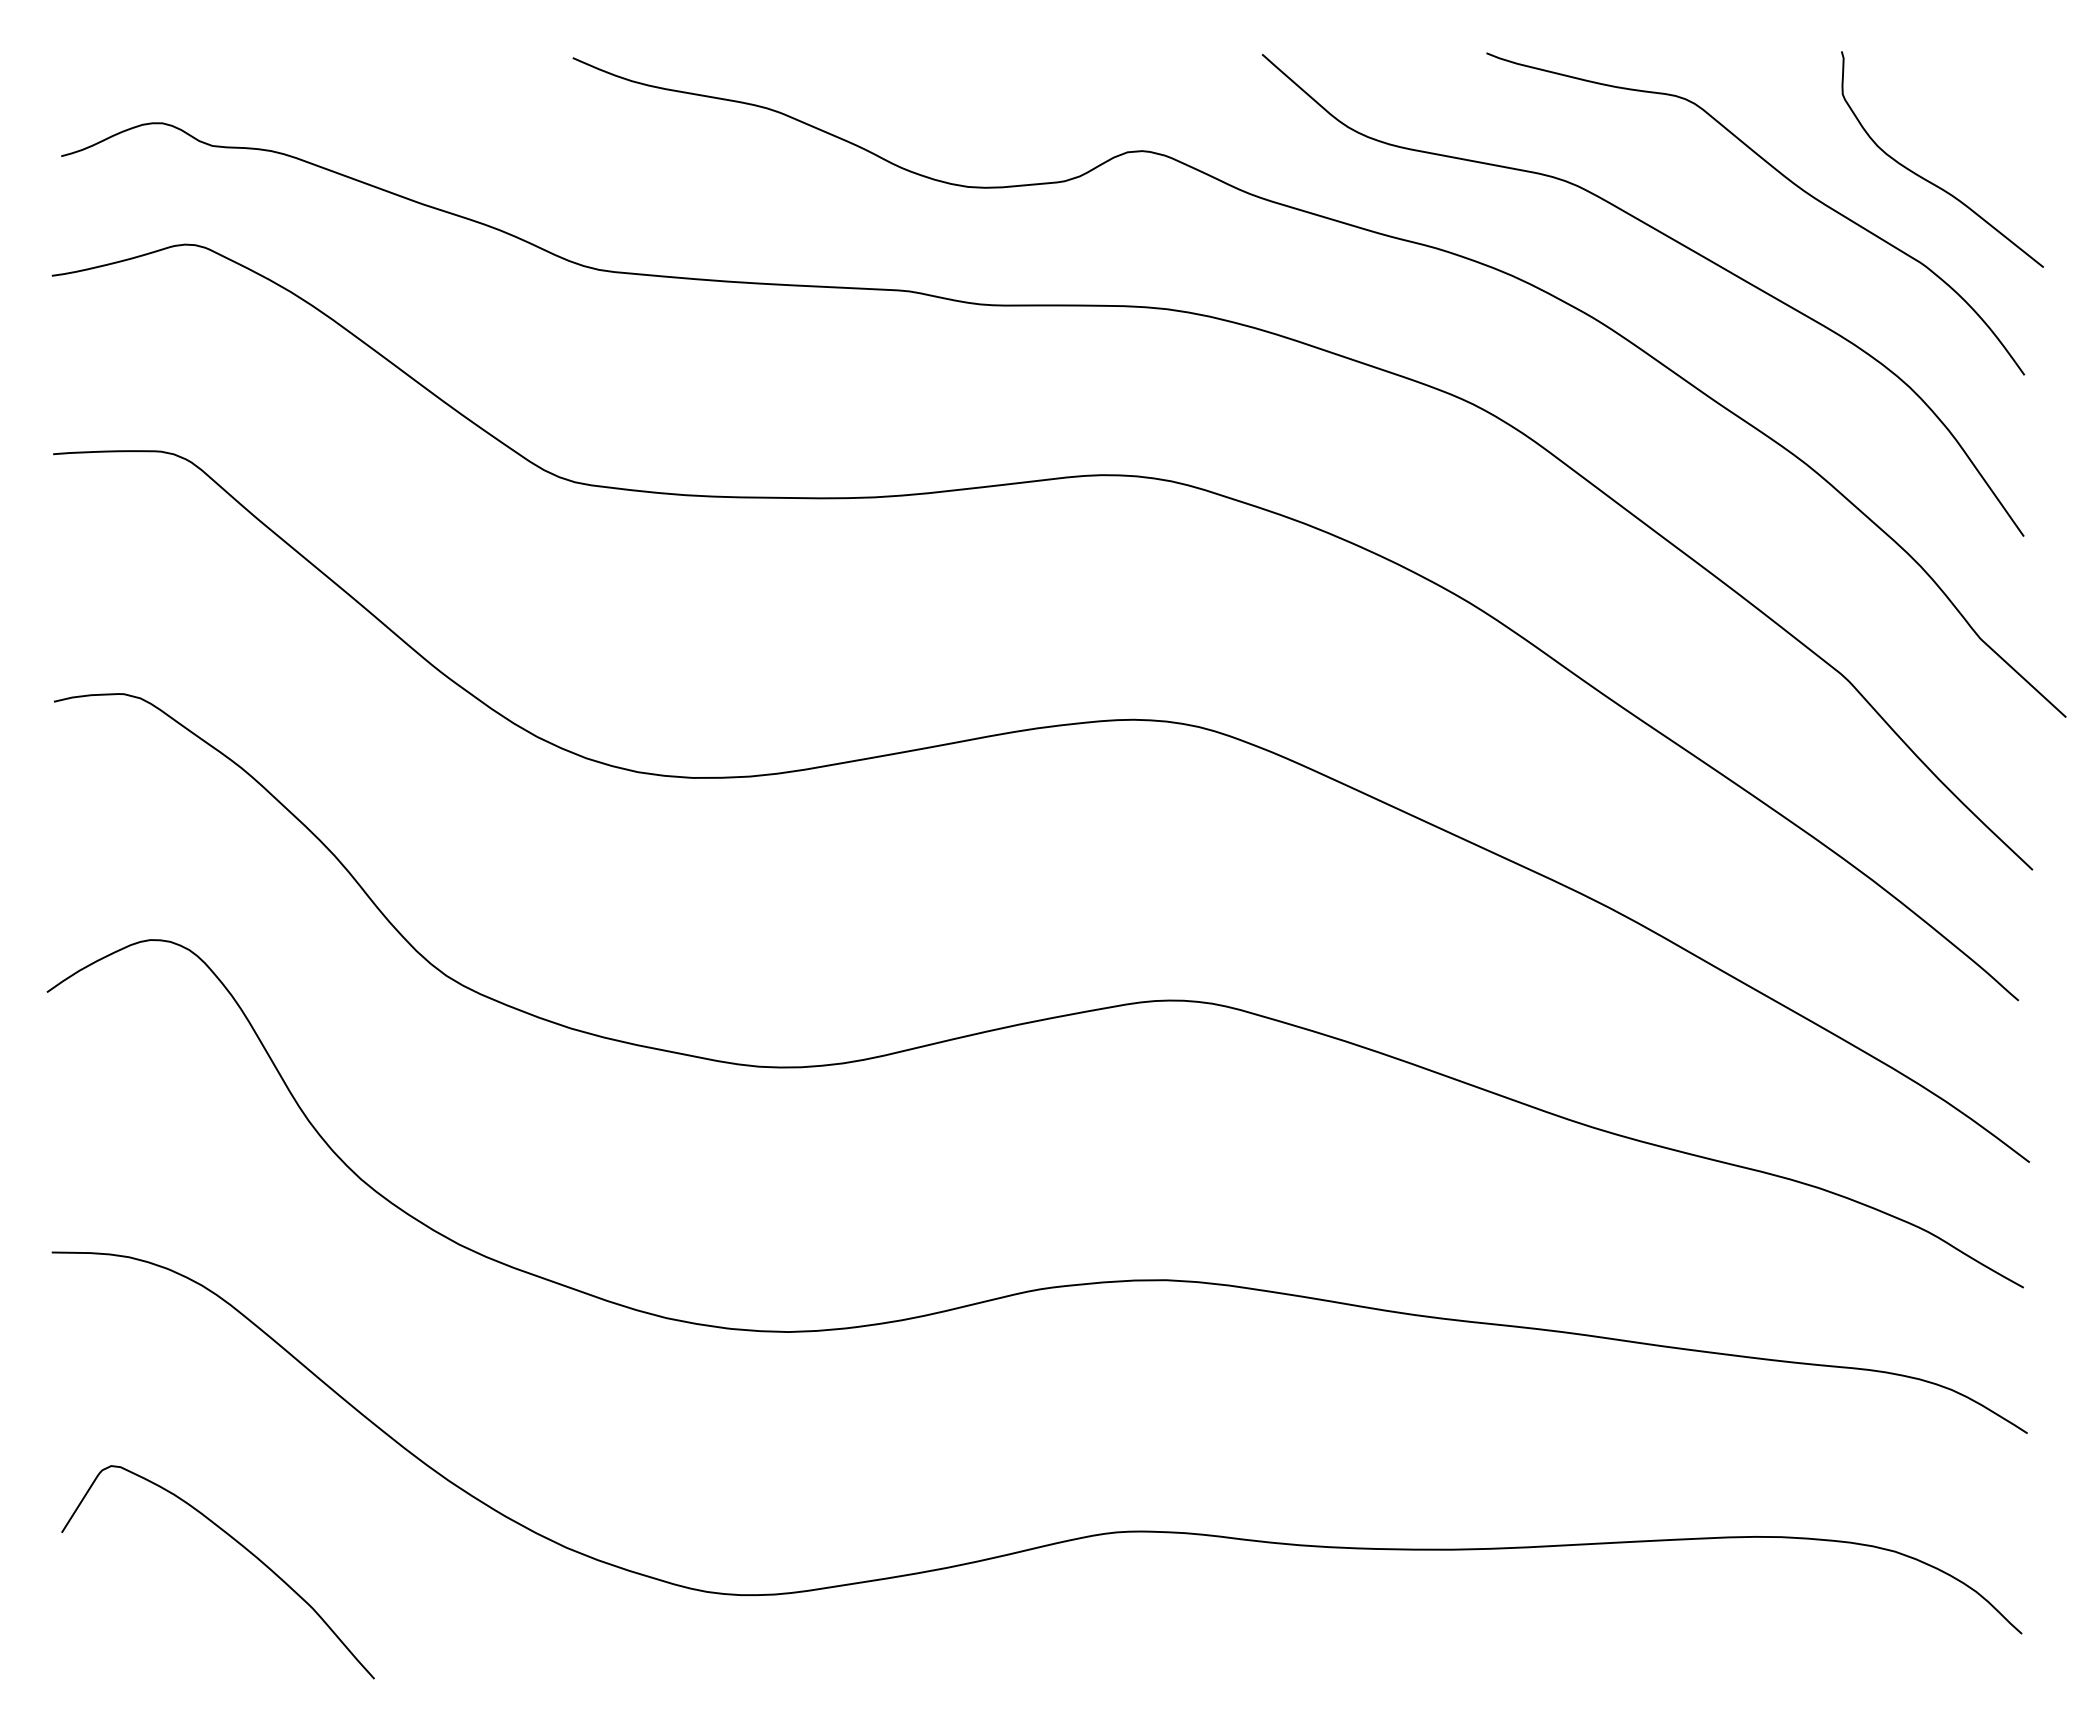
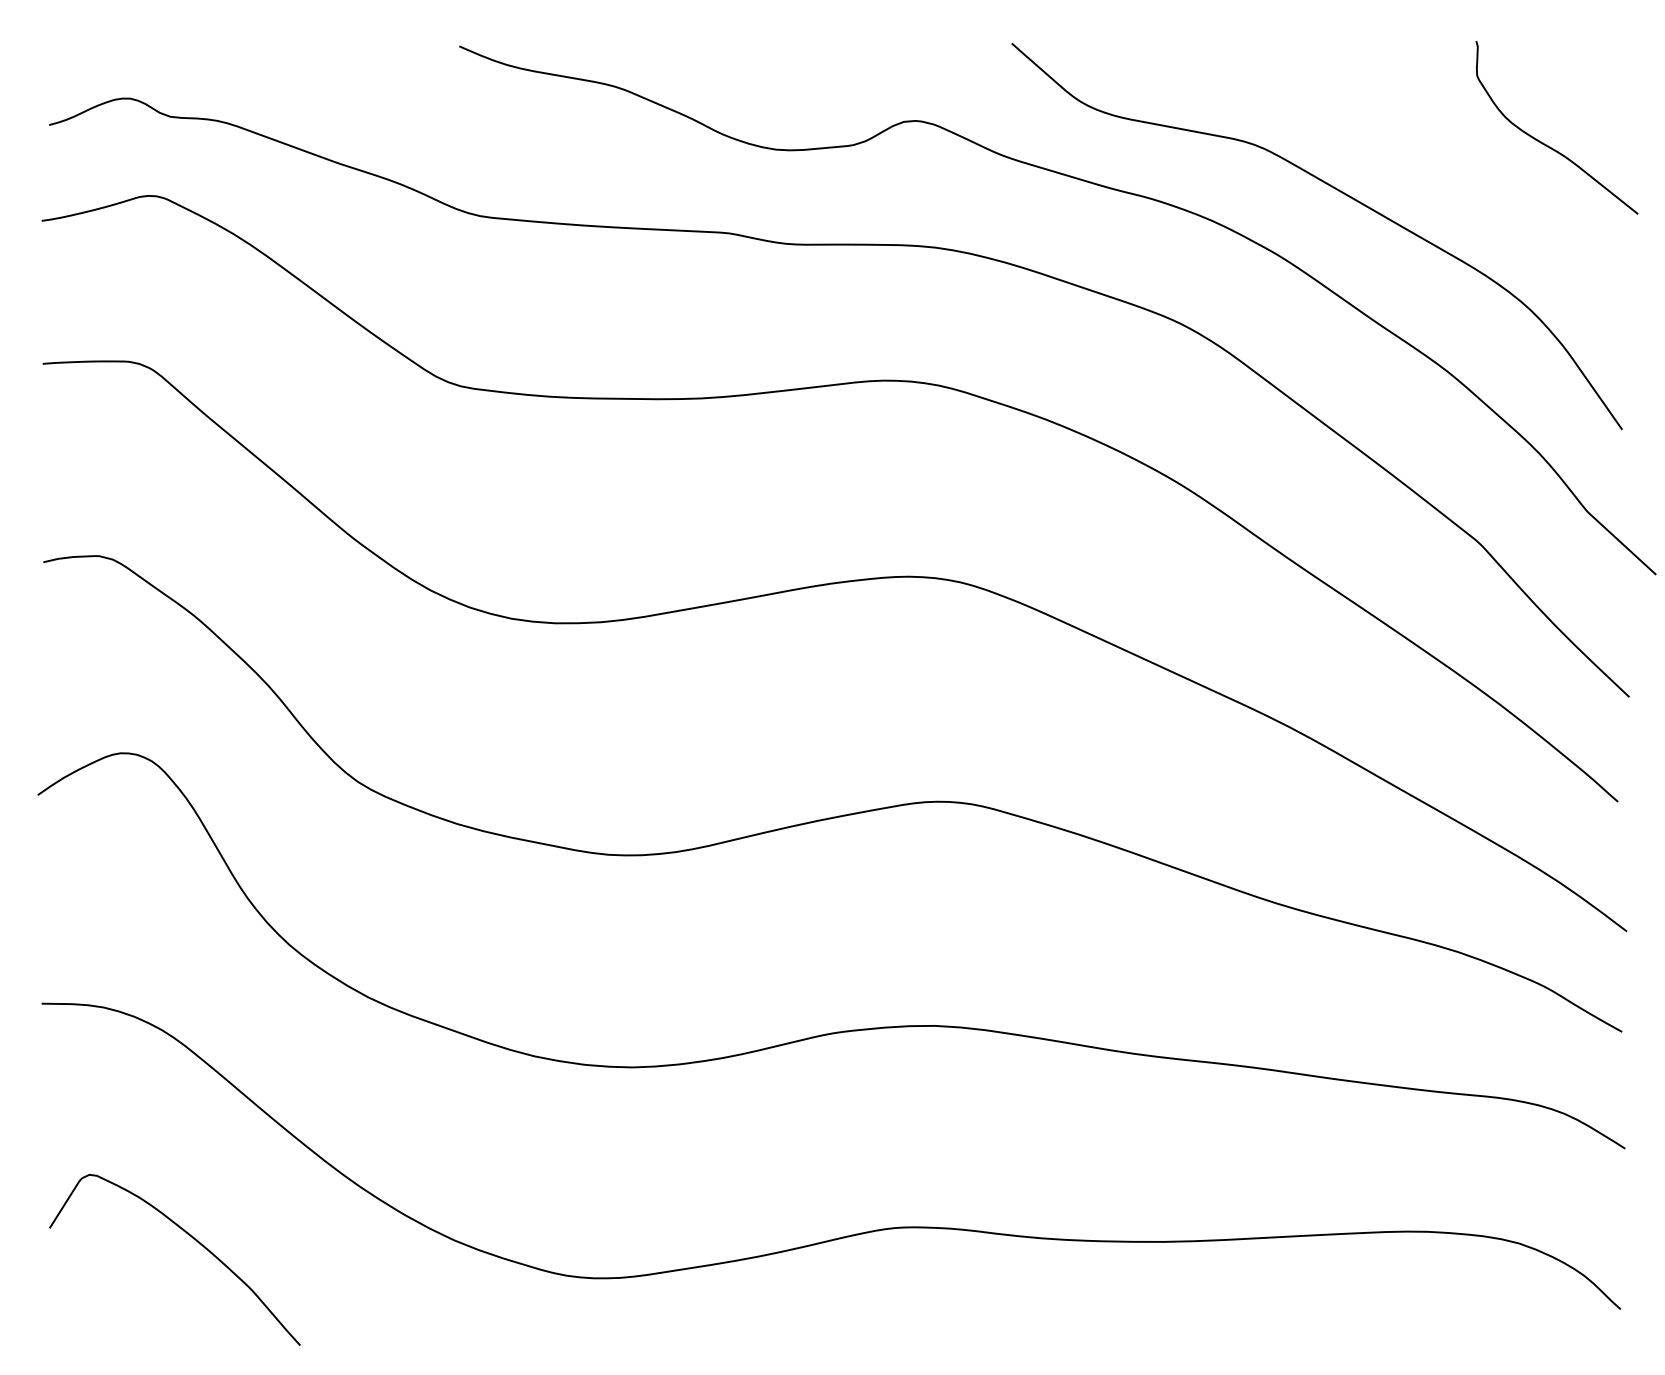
curve: (1786, 179) -> (1432, 143), removed

